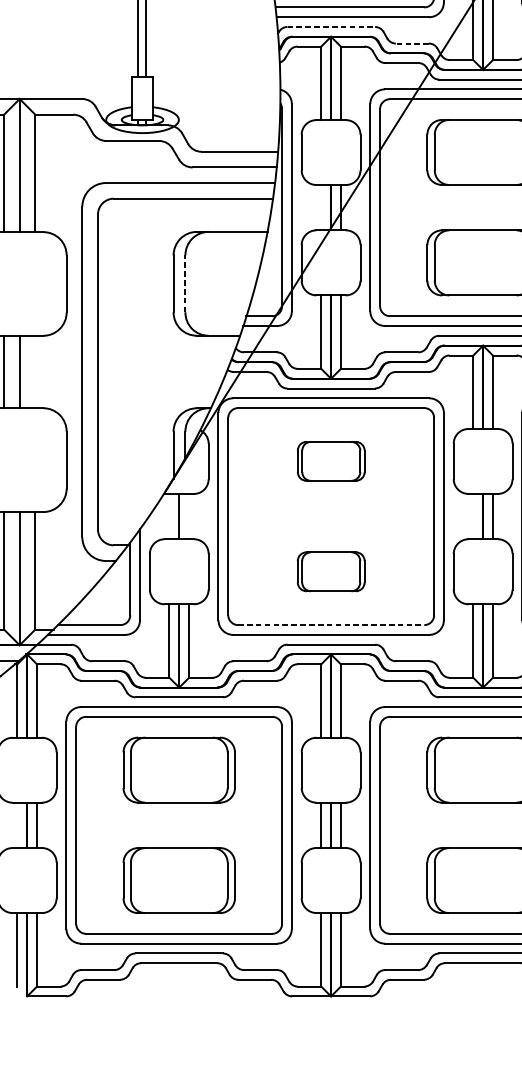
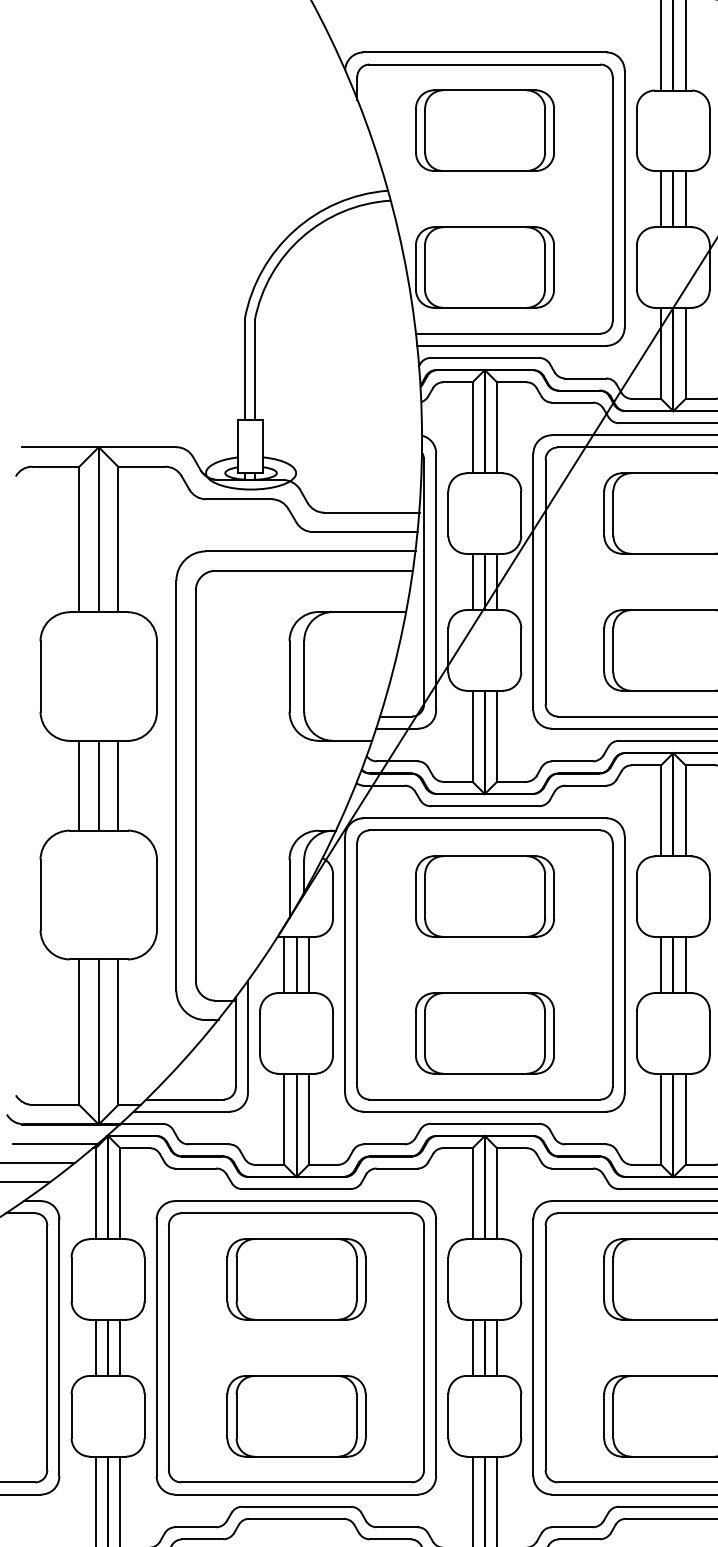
line: (331, 26) -> (485, 357), dashed -> solid
line: (412, 43) -> (585, 378), dashed -> solid
line: (321, 207) -> (472, 581), added
line: (185, 283) -> (304, 675), dashed -> solid
line: (35, 371) -> (118, 785), added
part: (330, 461) -> (484, 896), size x1.67
line: (169, 516) -> (284, 964), added
line: (188, 516) -> (308, 964), added
line: (473, 516) -> (661, 964), added
part: (330, 571) -> (484, 1033), size x1.67
line: (331, 625) -> (485, 1099), dashed -> solid
line: (17, 825) -> (95, 1347), added

